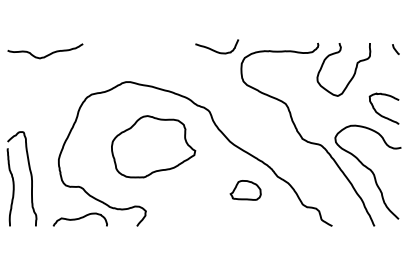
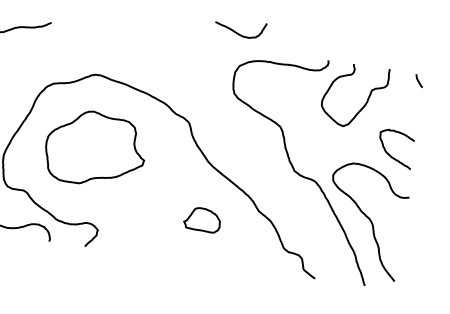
curve: (216, 50) -> (239, 32), moved
part: (153, 146) -> (95, 148), moved
part: (245, 190) -> (202, 219), moved

